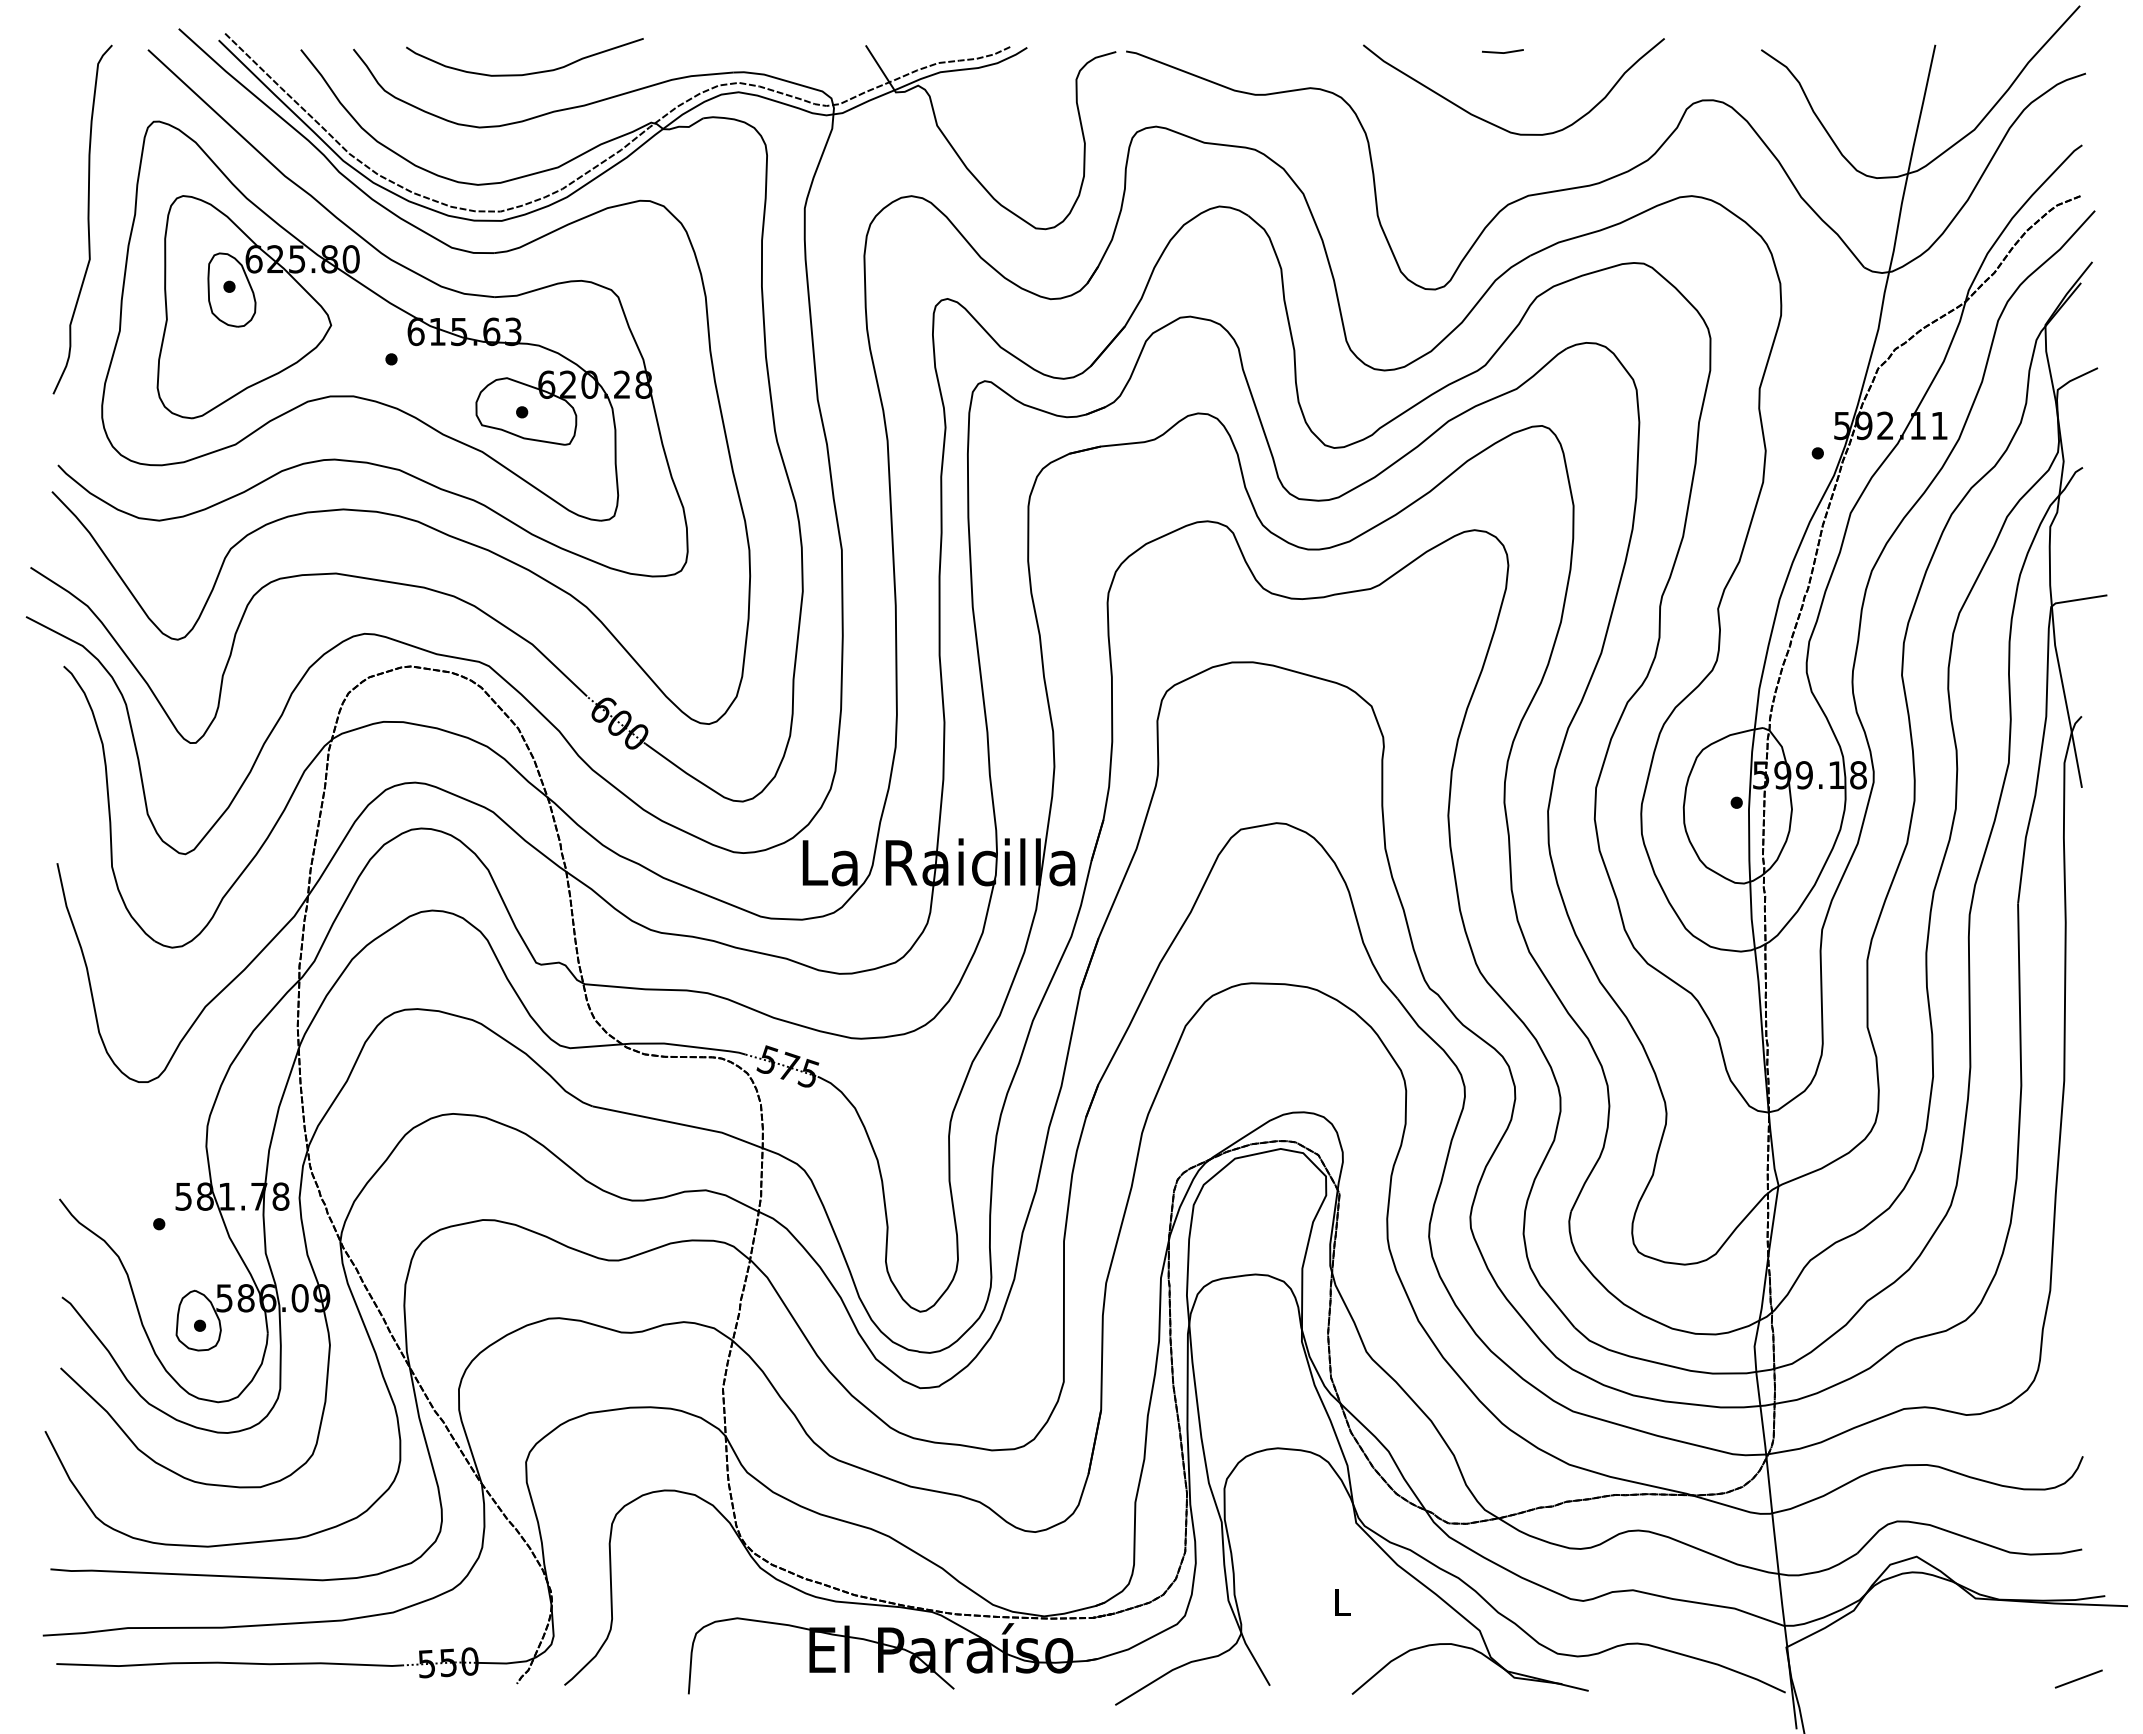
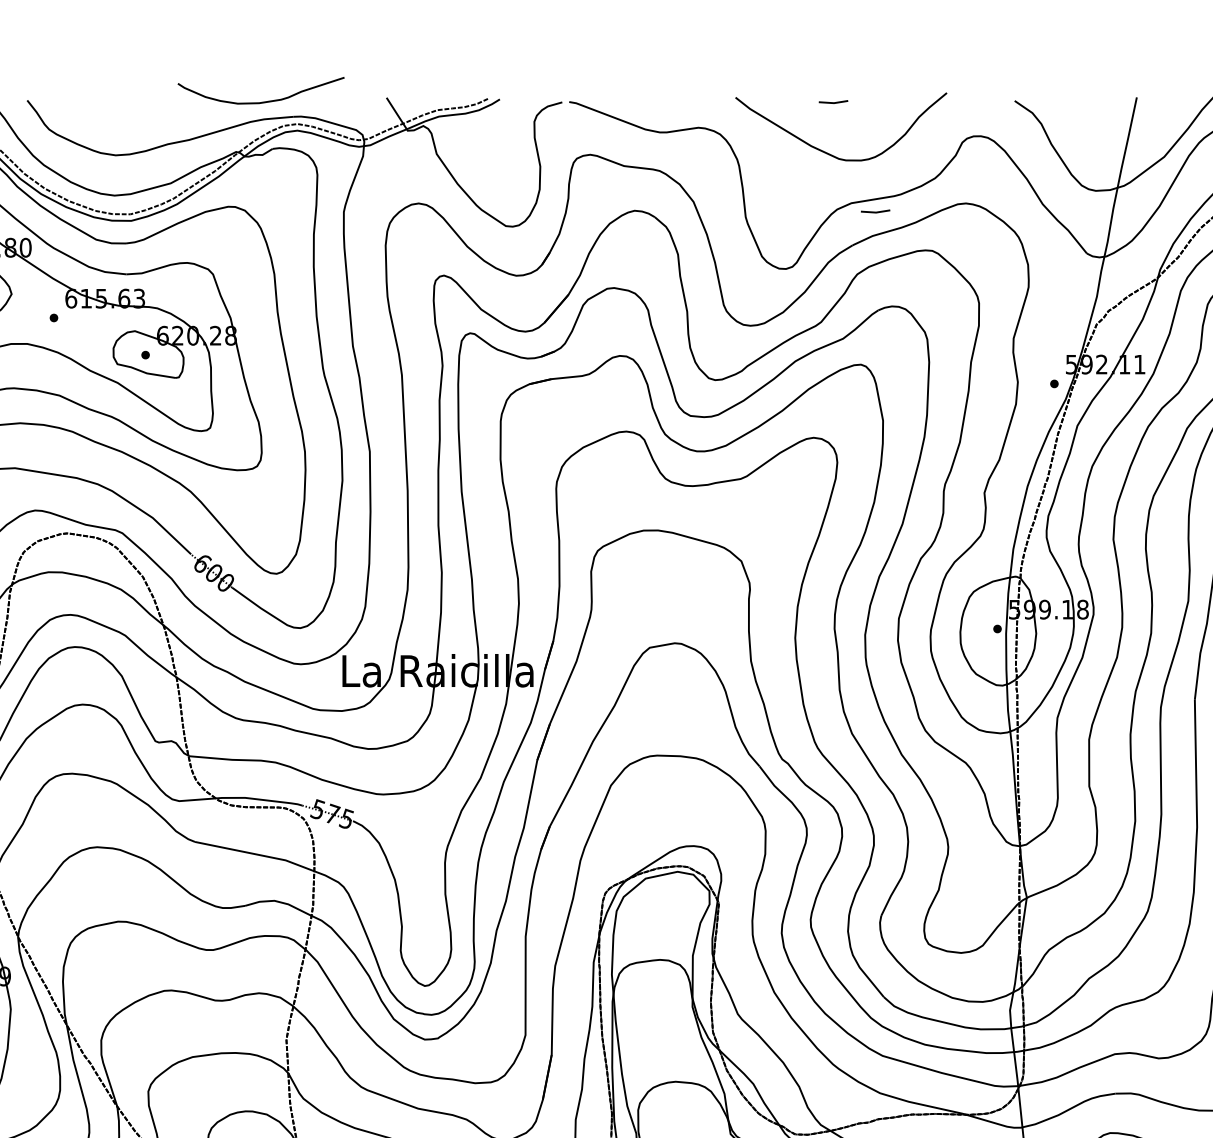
curve: (524, 73) -> (260, 102), moved
line: (1562, 208) -> (875, 212), added

